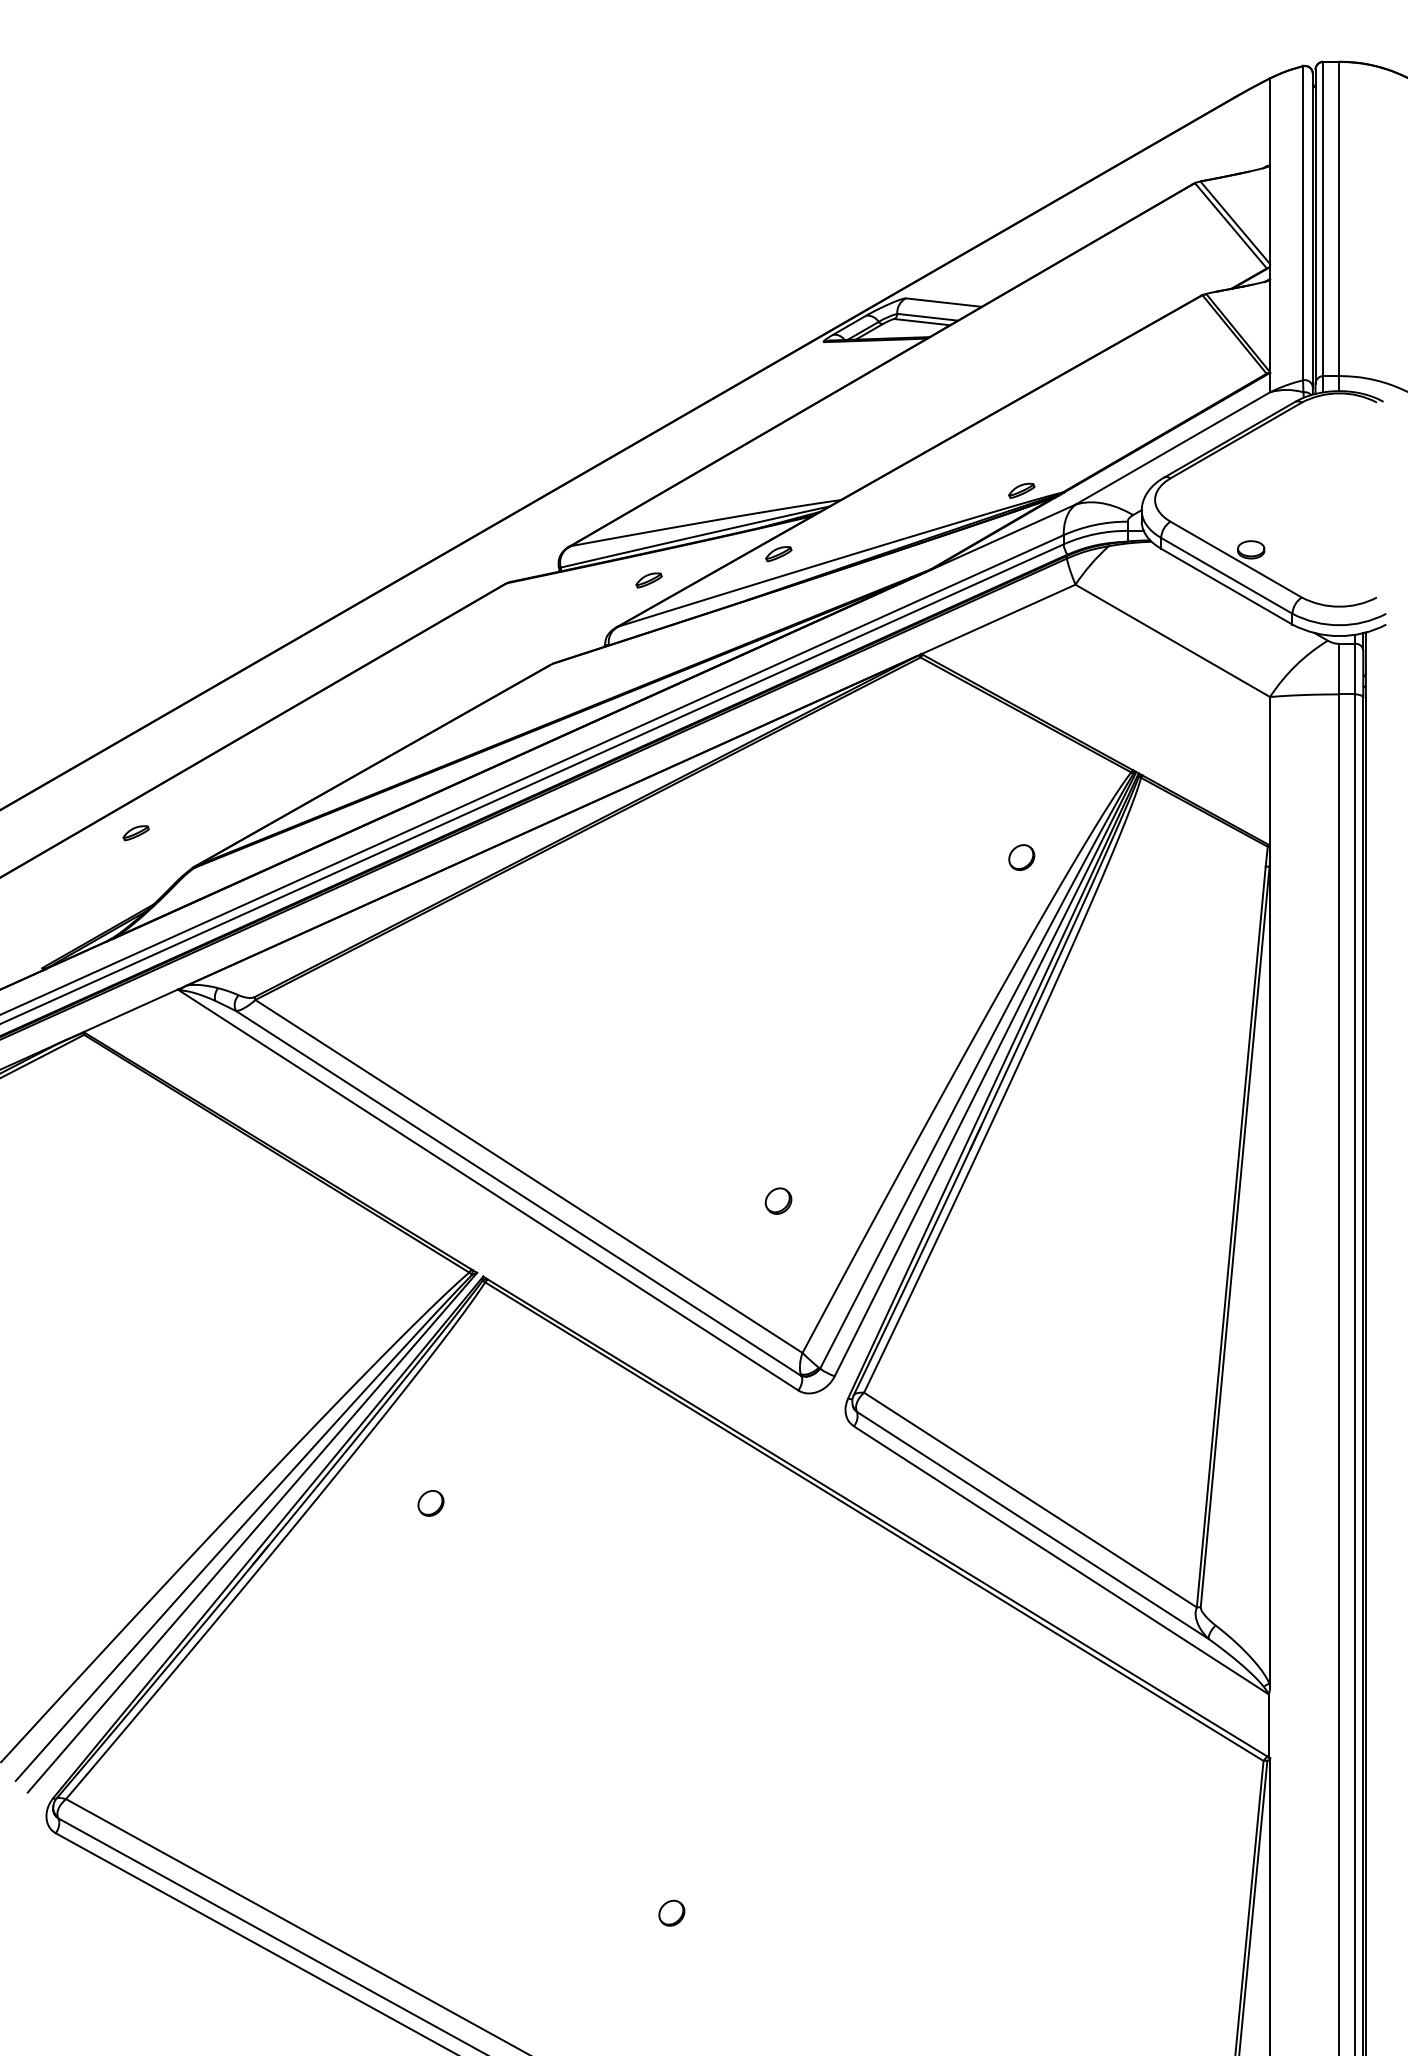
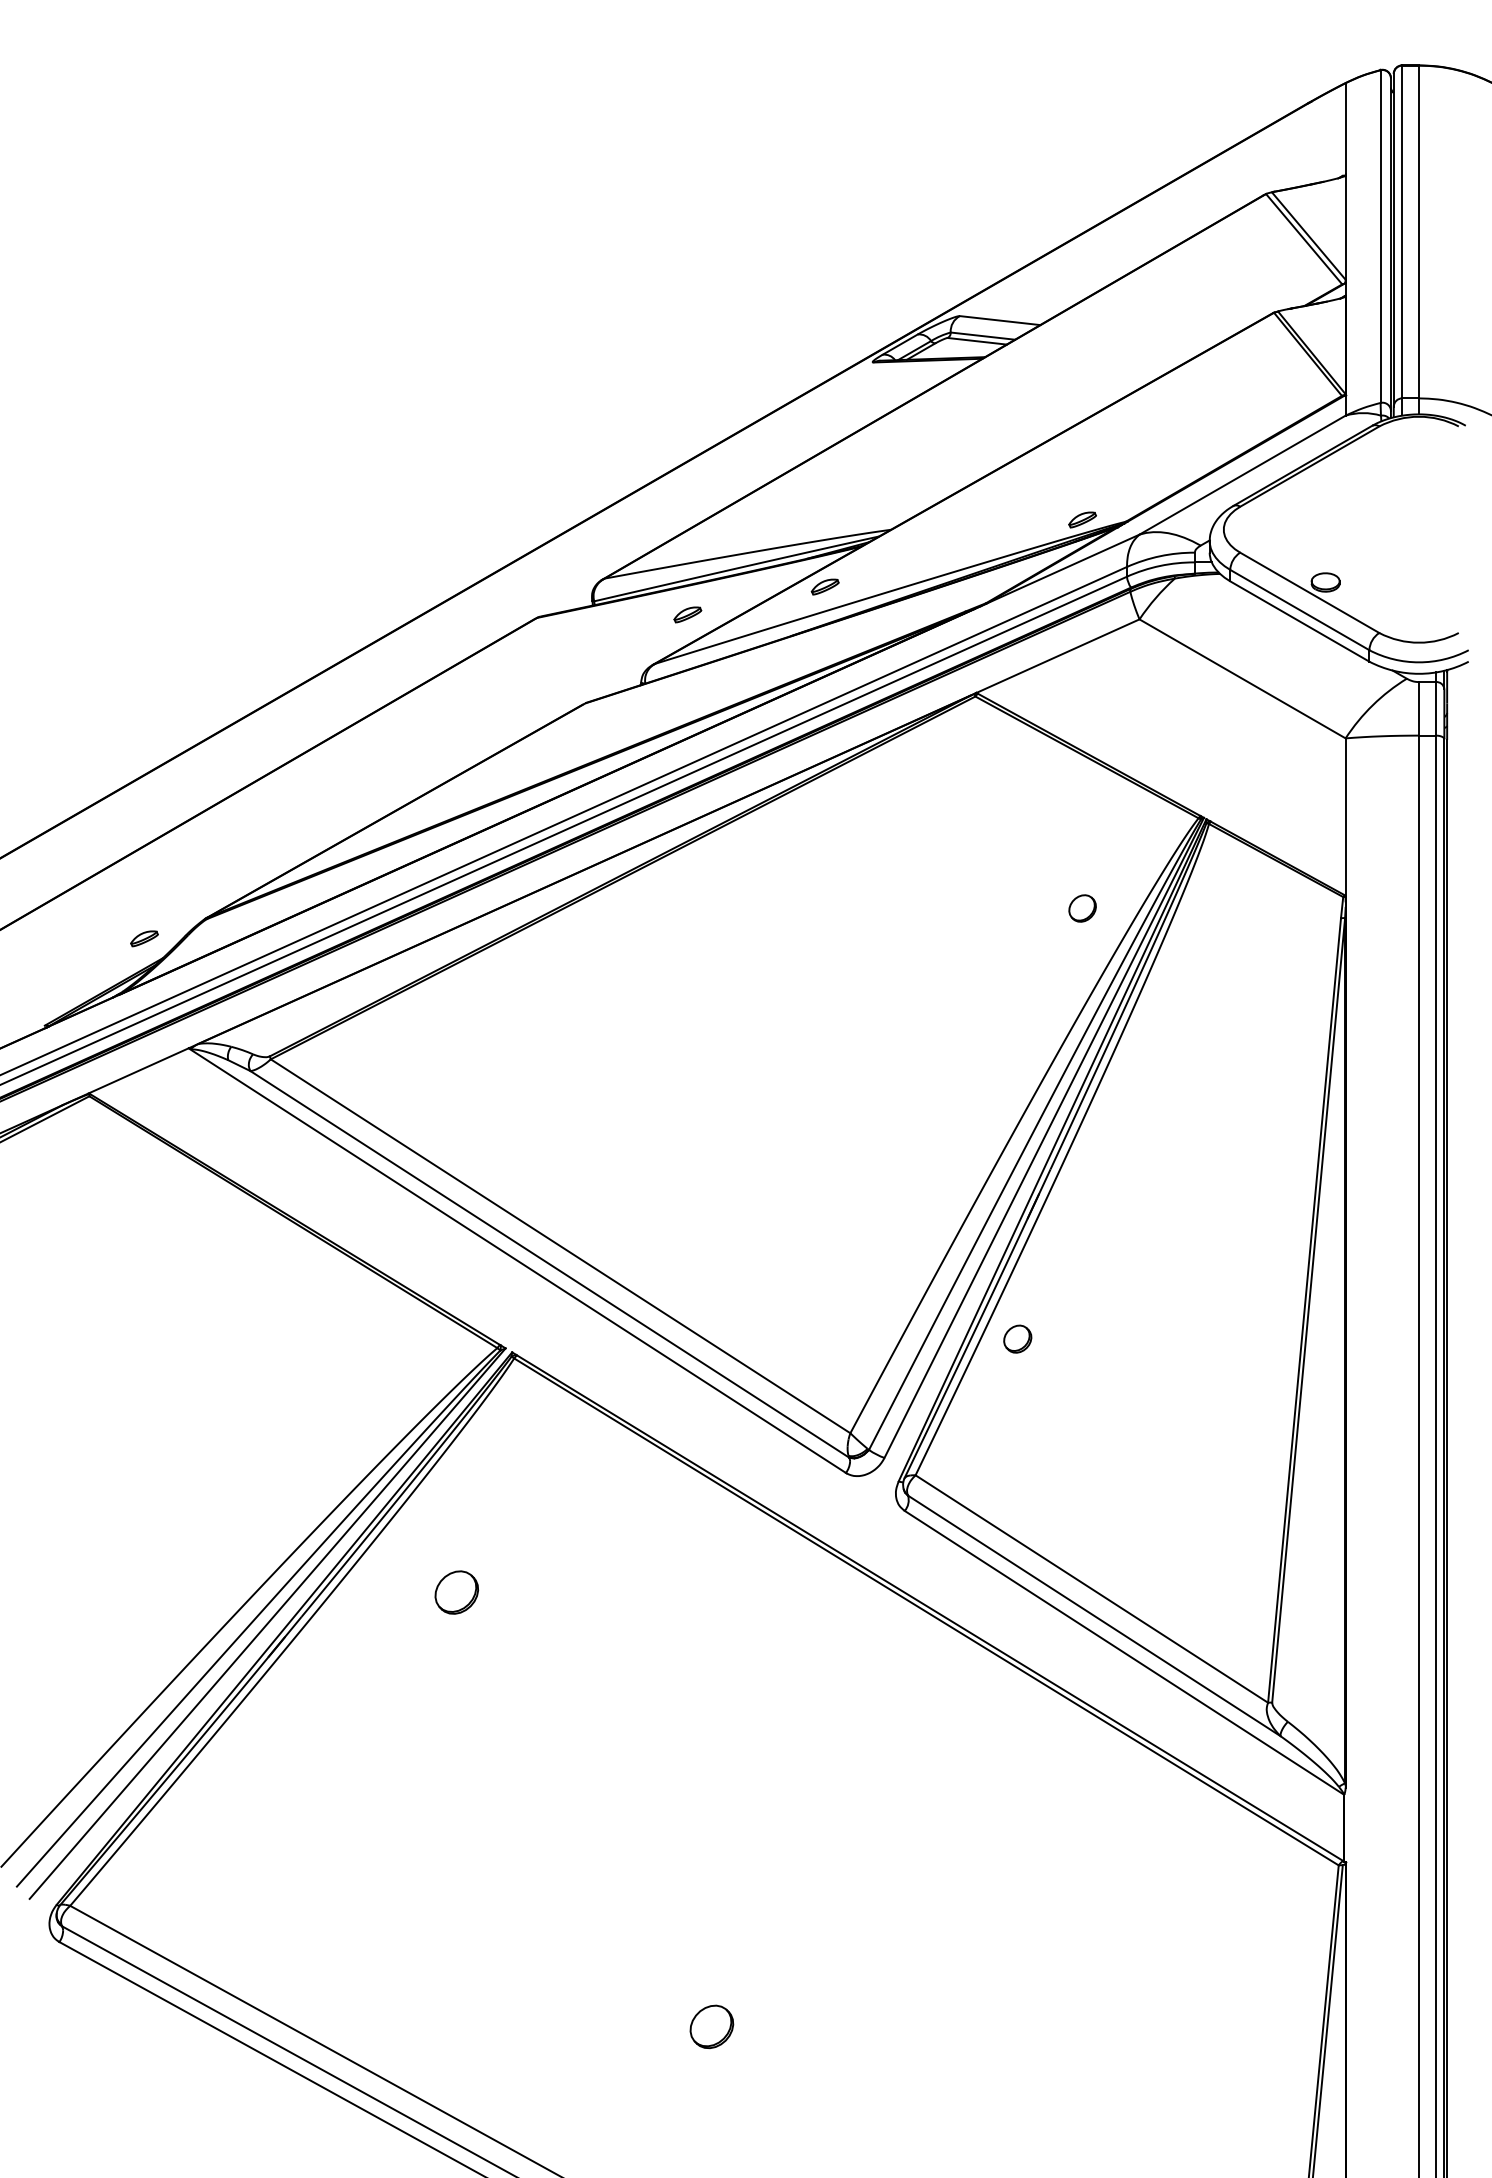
part: (135, 833) -> (143, 939), moved
part: (778, 1200) -> (1017, 1338), moved
part: (430, 1503) -> (456, 1592), size x1.6
part: (671, 1912) -> (711, 2025), size x1.6

